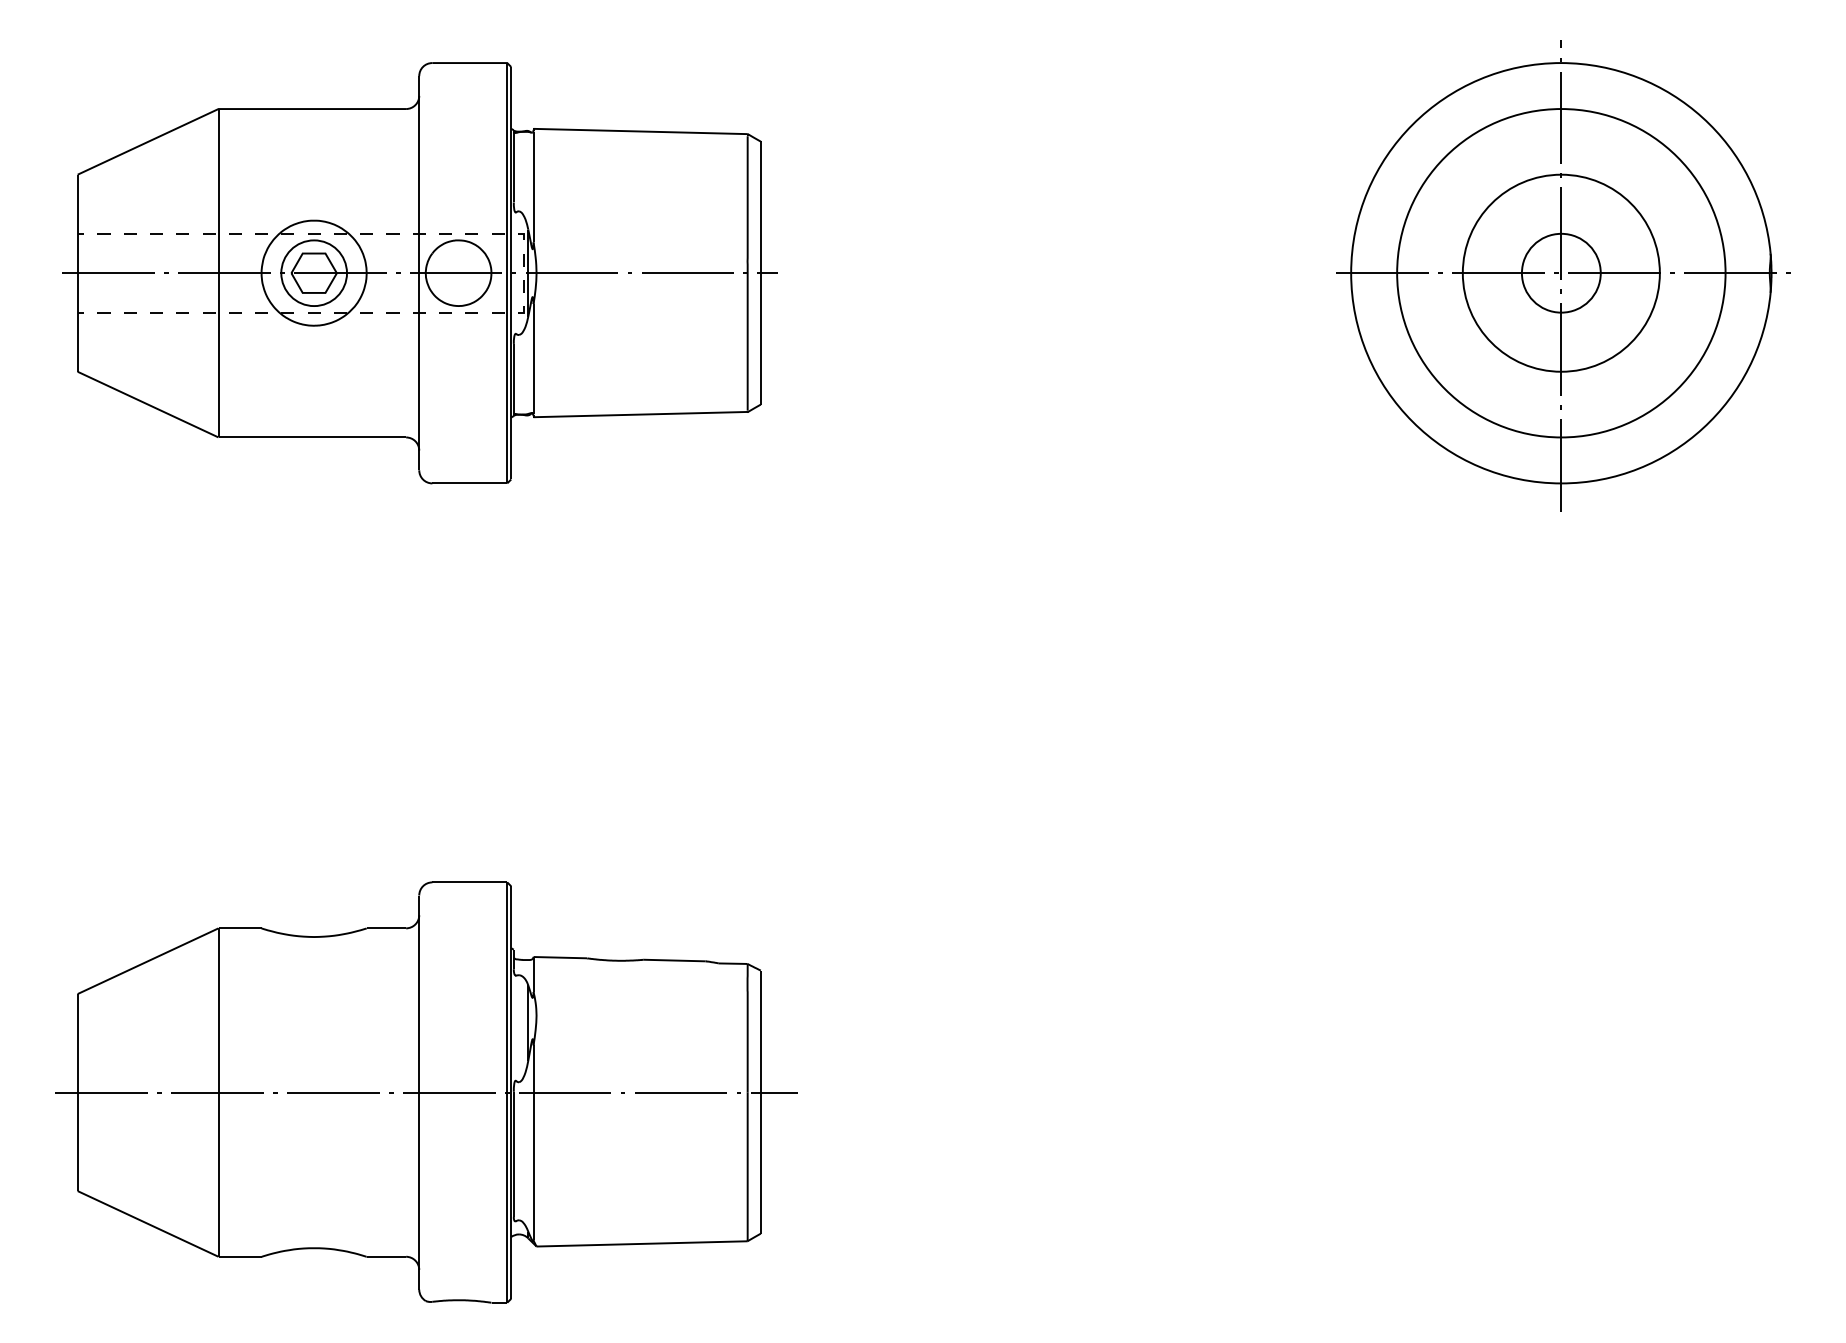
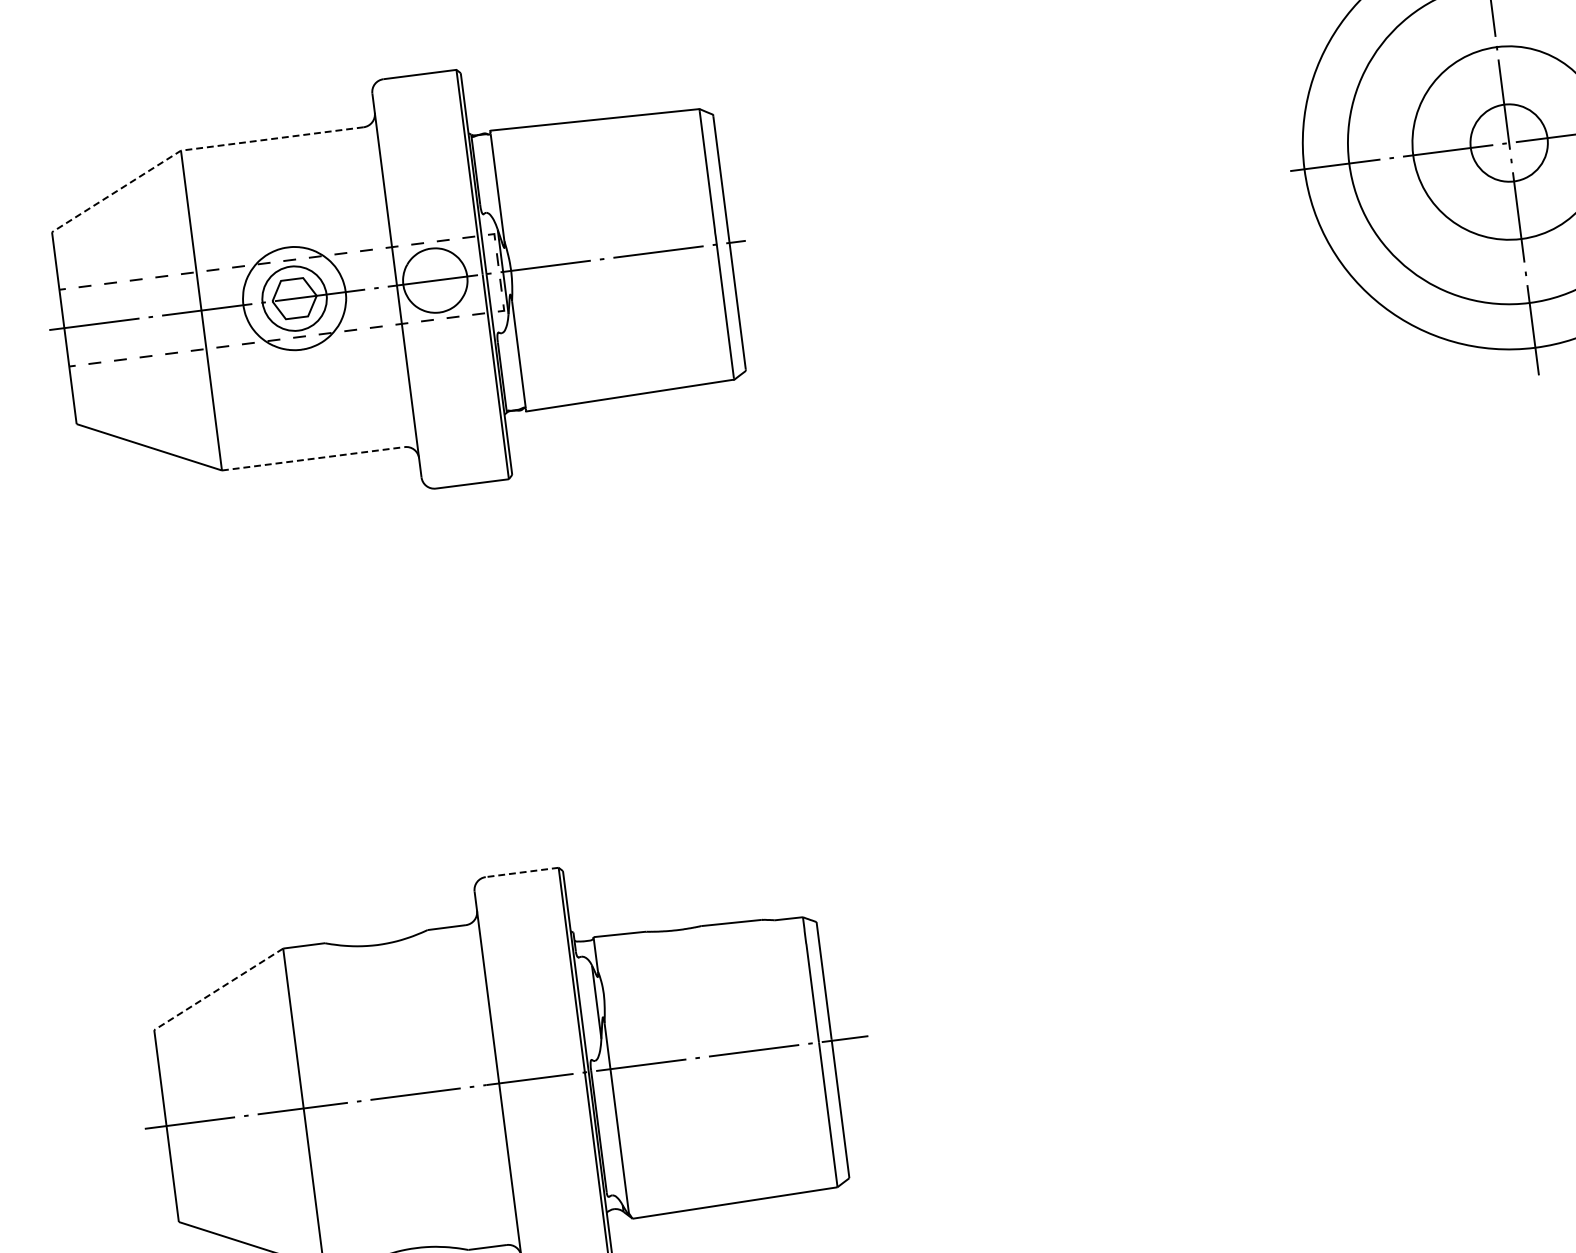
line: (233, 109) -> (195, 149), solid -> dashed
line: (312, 437) -> (313, 458), solid -> dashed
line: (469, 882) -> (521, 872), solid -> dashed
line: (148, 961) -> (219, 989), solid -> dashed

